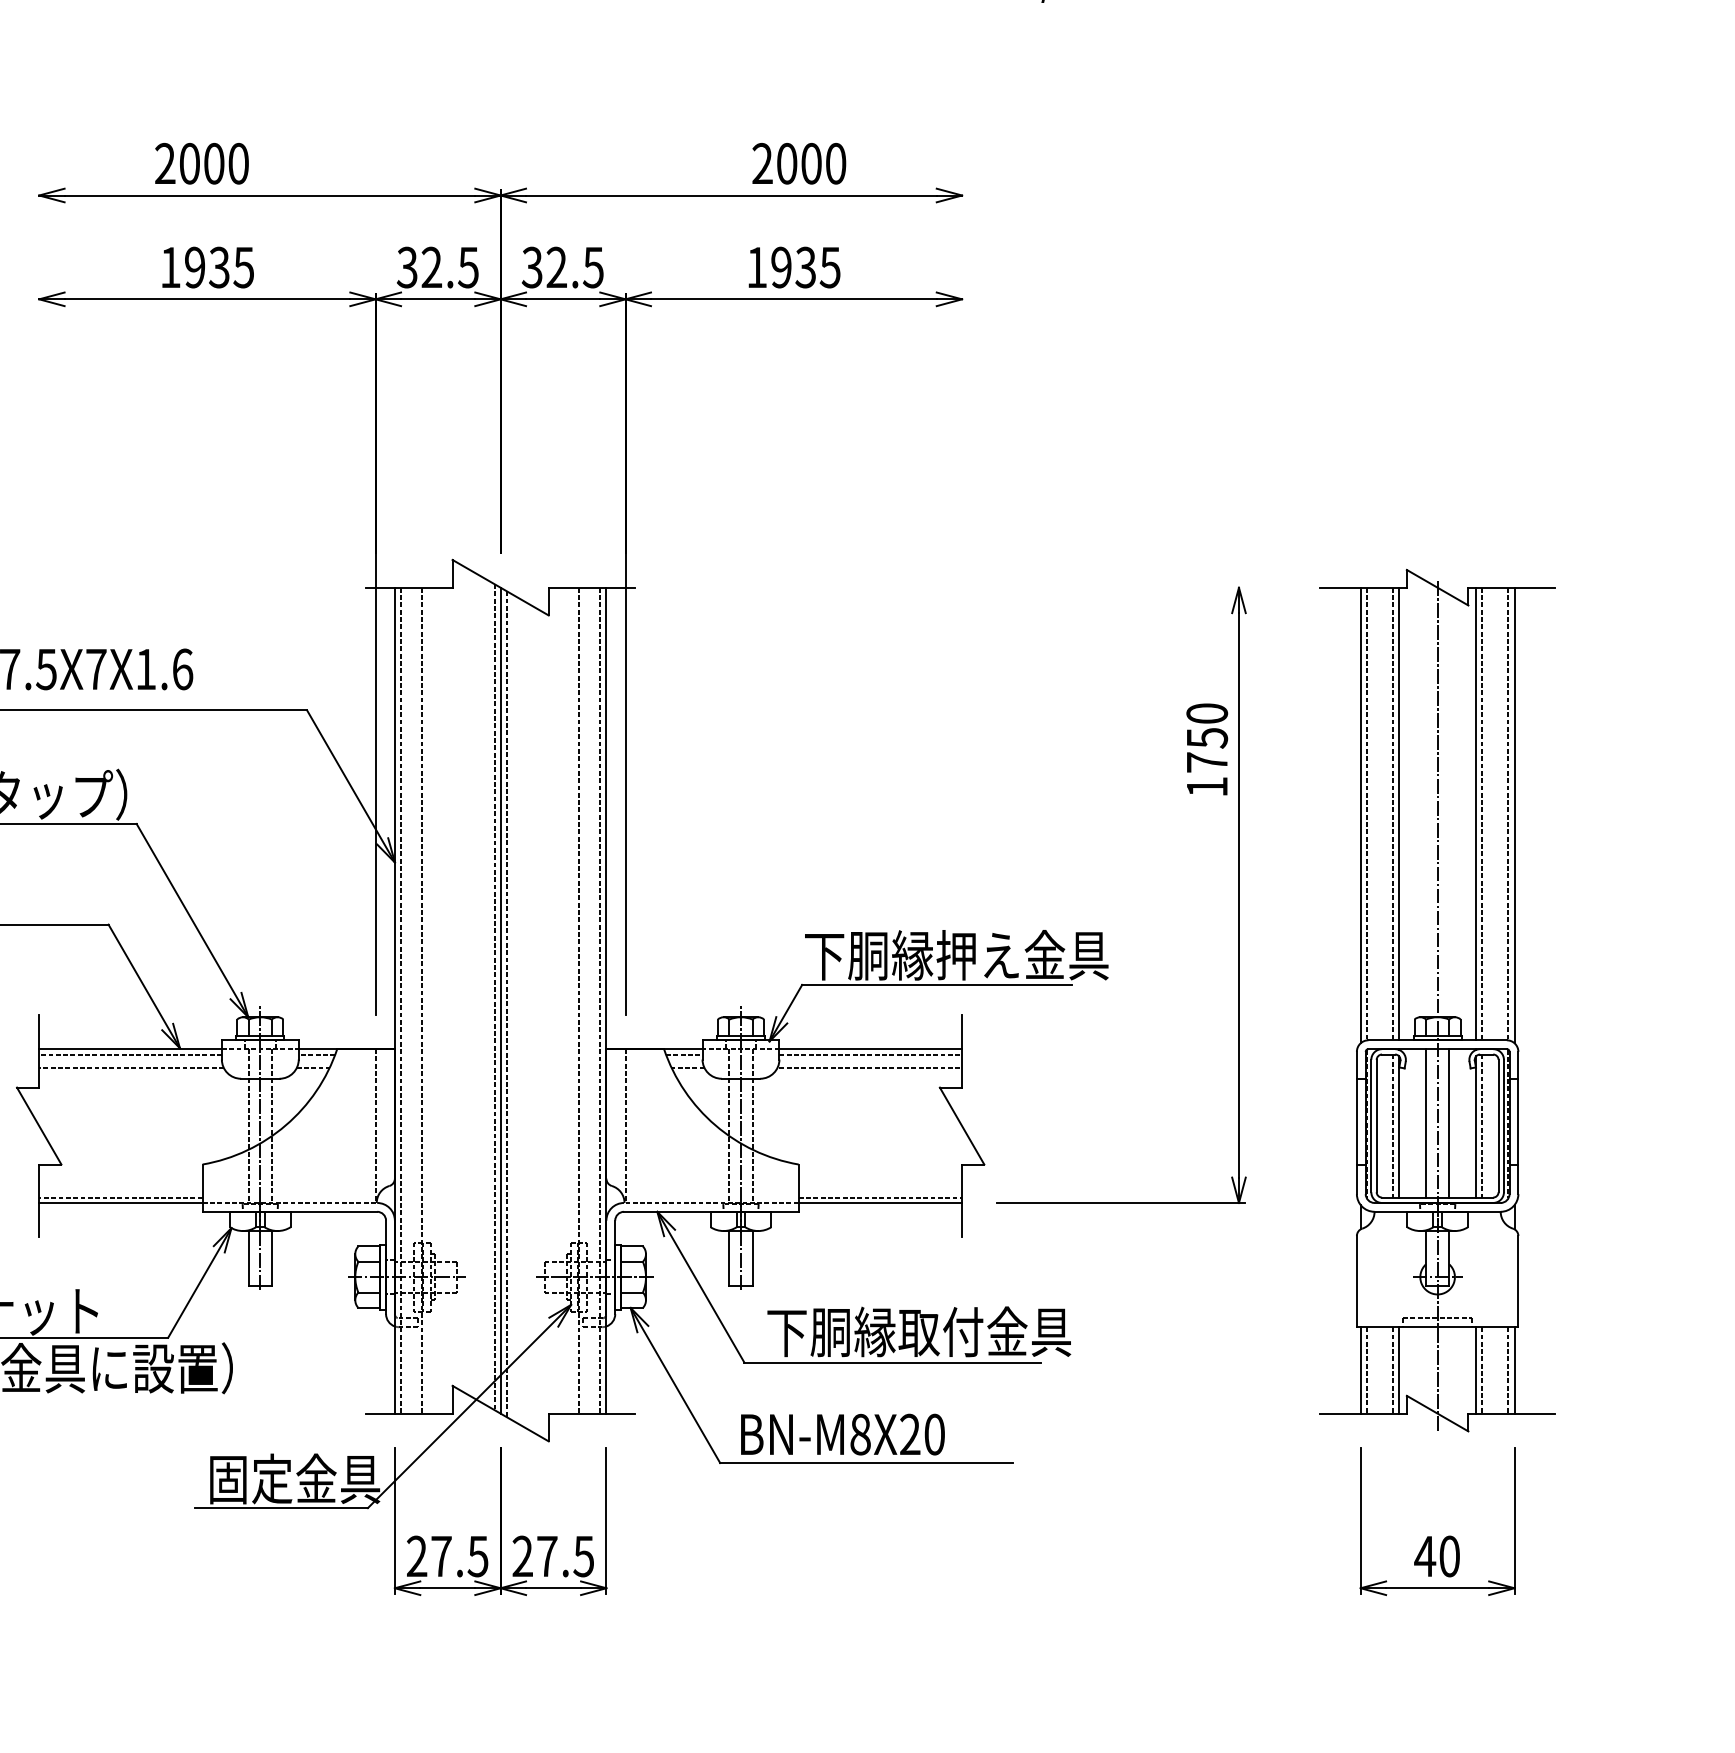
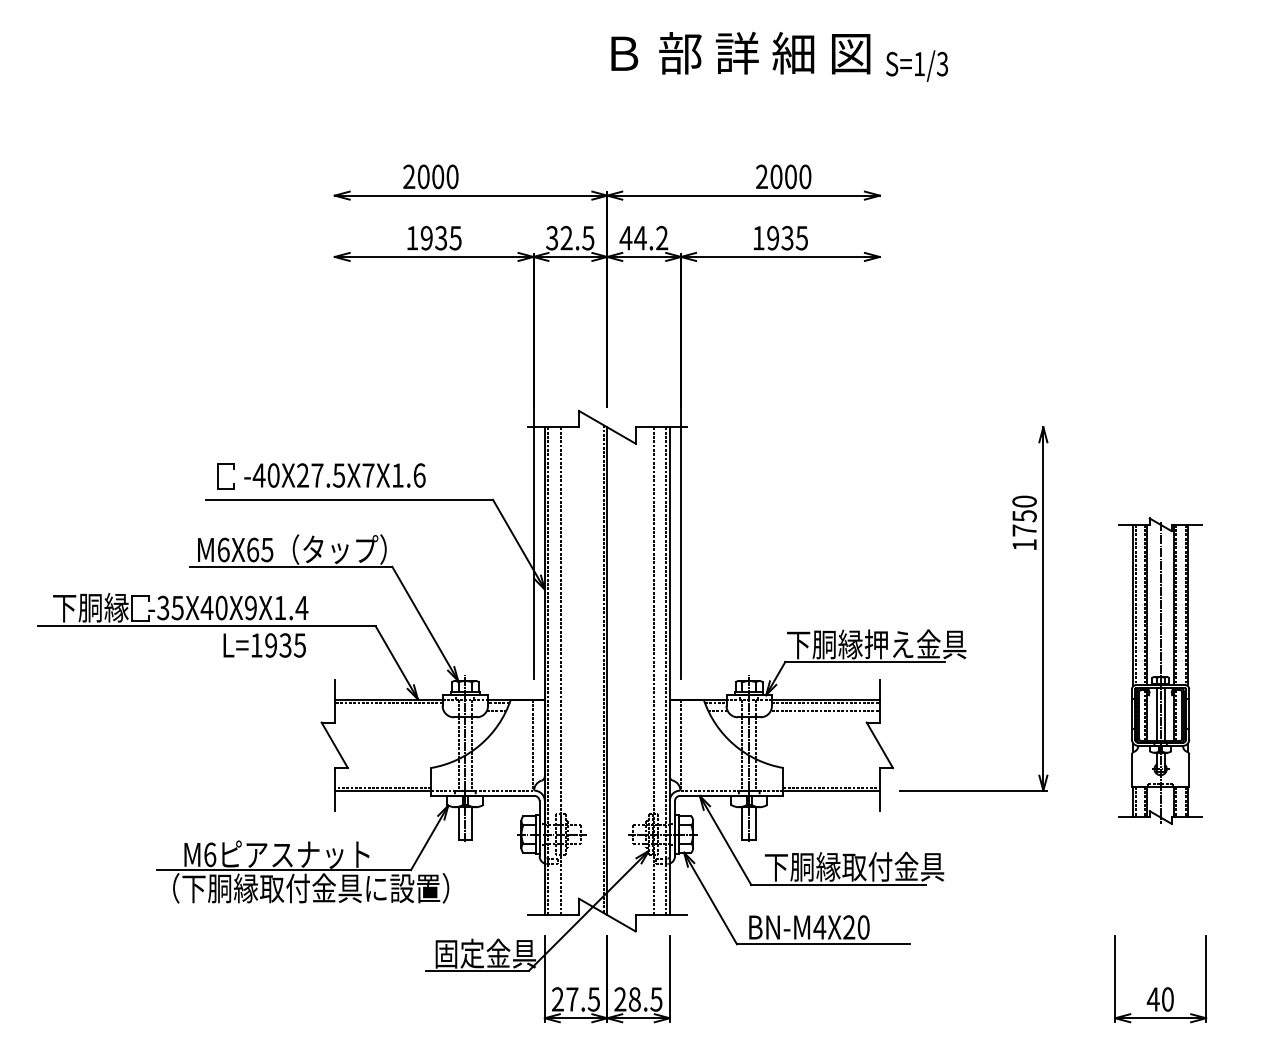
text: (561, 266) -> (643, 237), 32.5 -> 44.2
part: (1437, 999) -> (1160, 670), size x0.6
line: (506, 1004) -> (610, 673), removed
line: (130, 1068) -> (388, 711), removed
text: (859, 1434) -> (819, 927), BN-M8X20 -> BN-M4X20
text: (546, 1556) -> (634, 999), 27.5 -> 28.5

